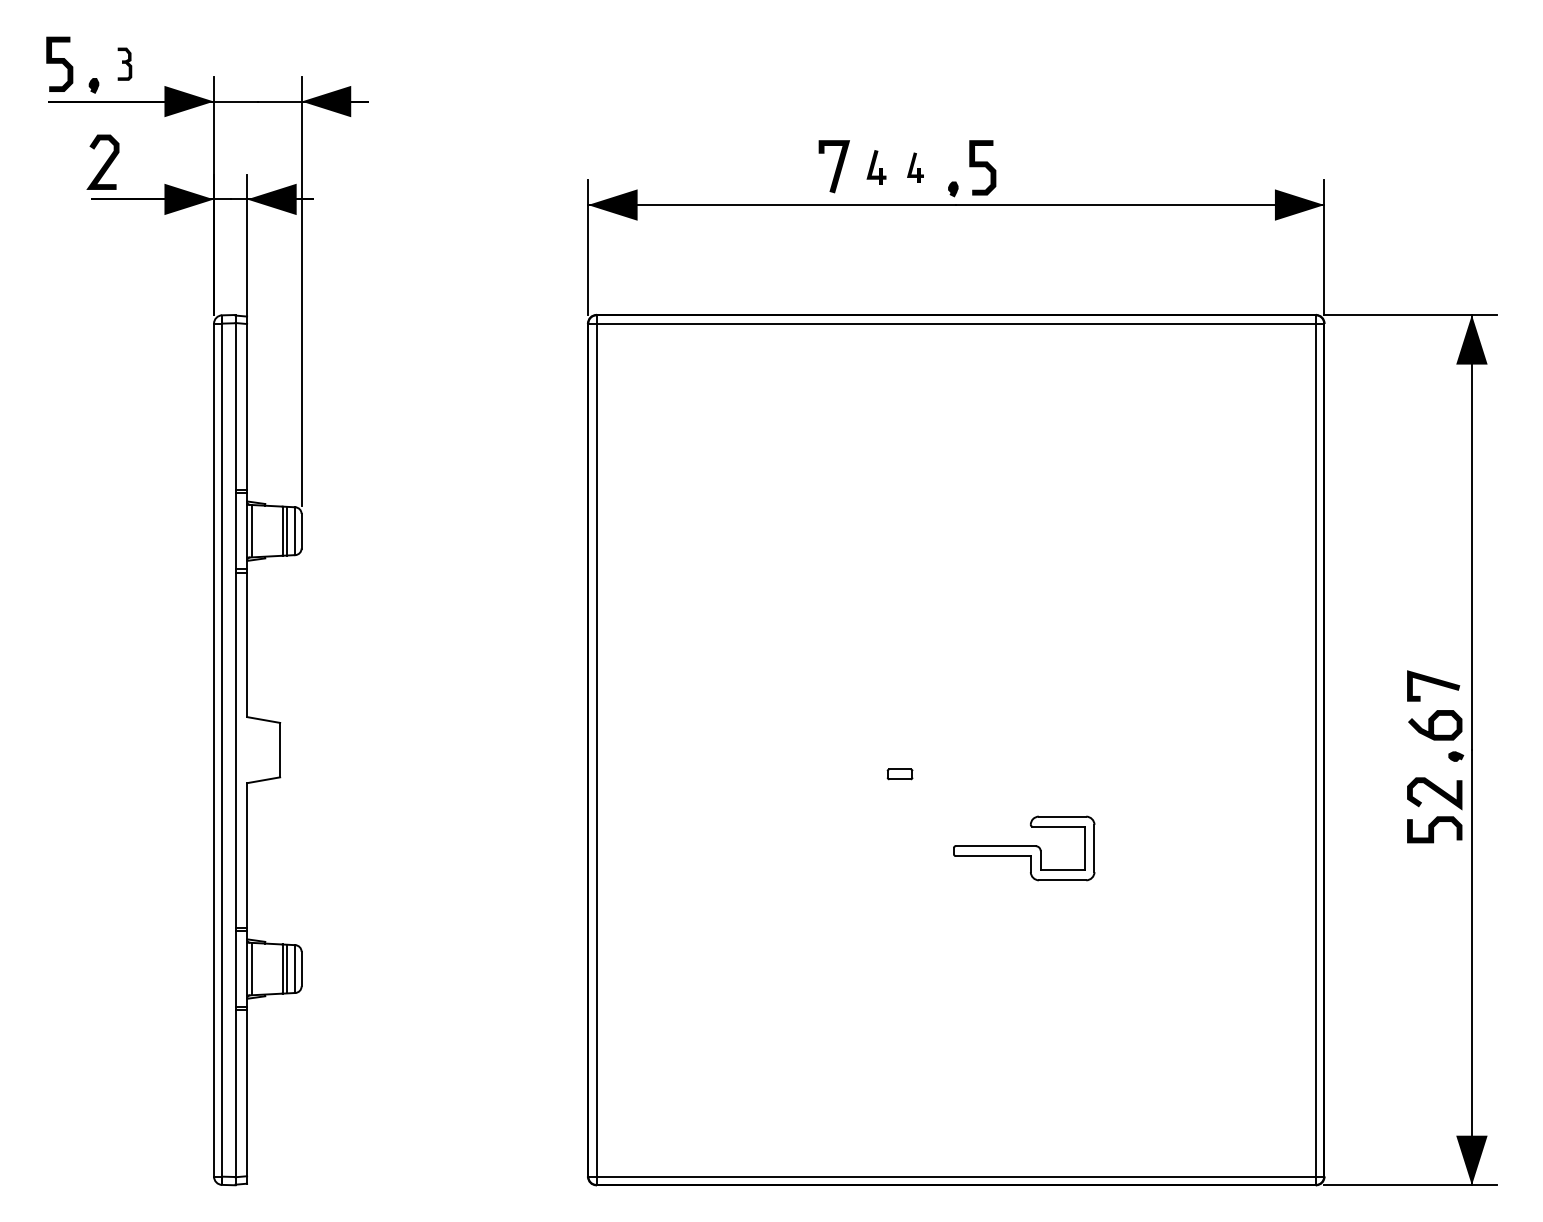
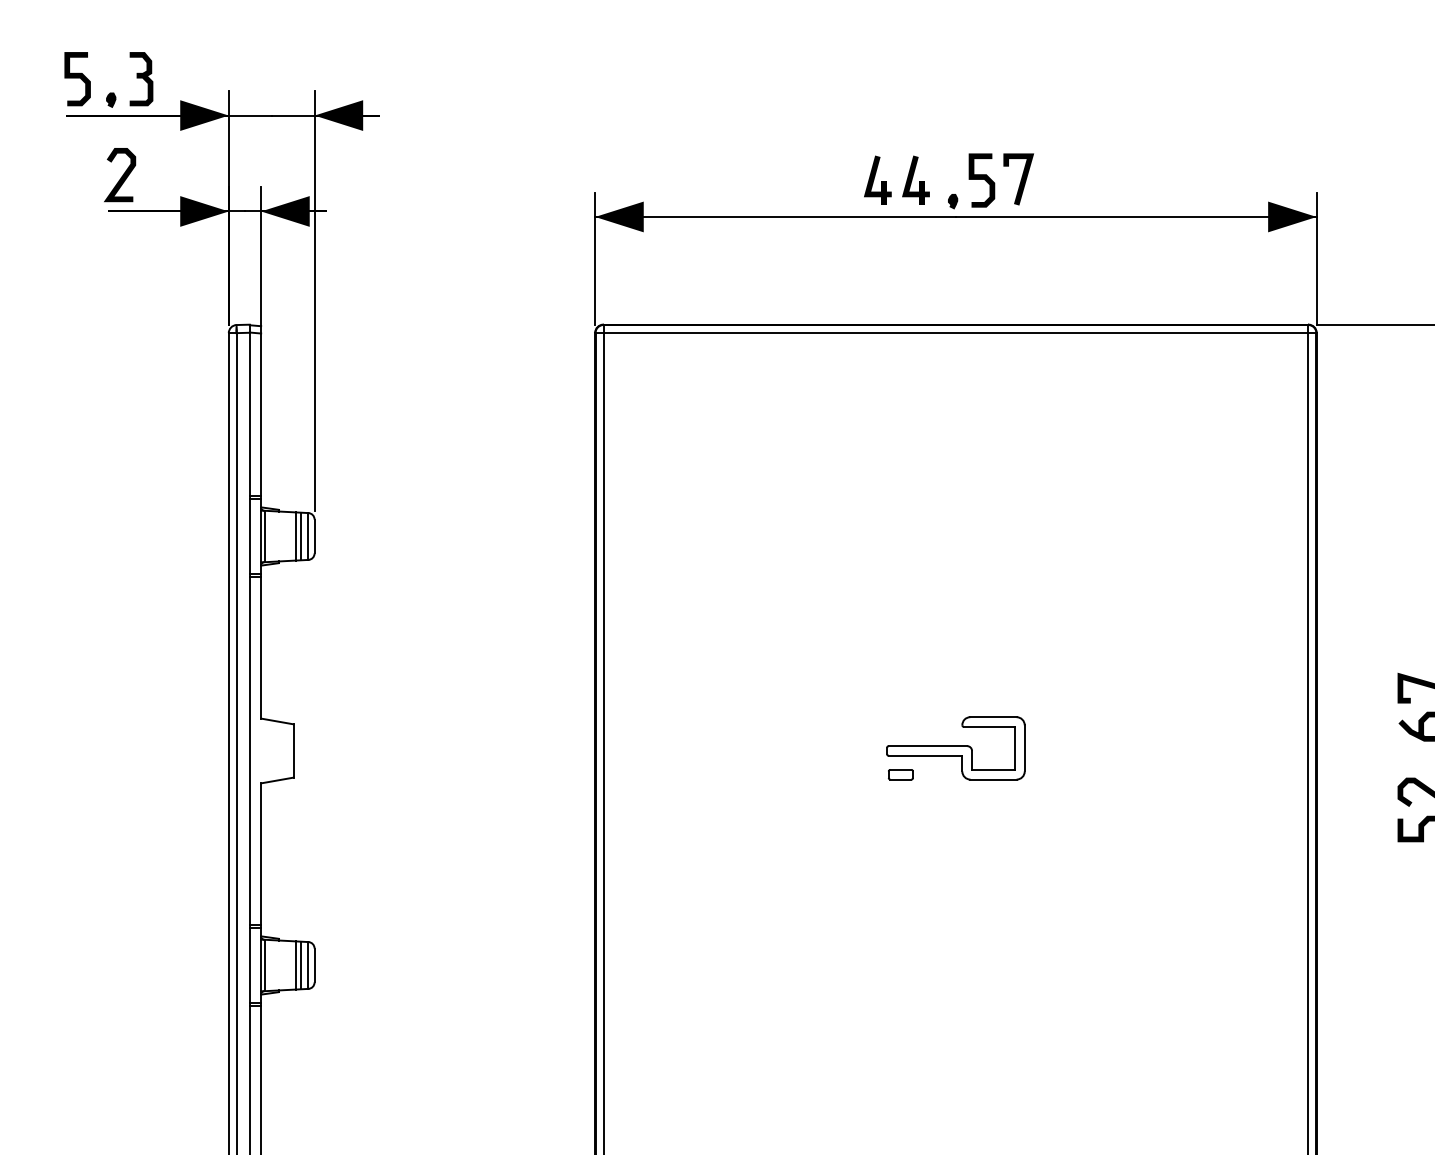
part: (124, 63) -> (141, 78), size x1.67
line: (836, 166) -> (1020, 179), moved
part: (876, 167) -> (877, 180), size x1.43
part: (915, 167) -> (916, 180), size x1.67
part: (1024, 848) -> (956, 748), moved

